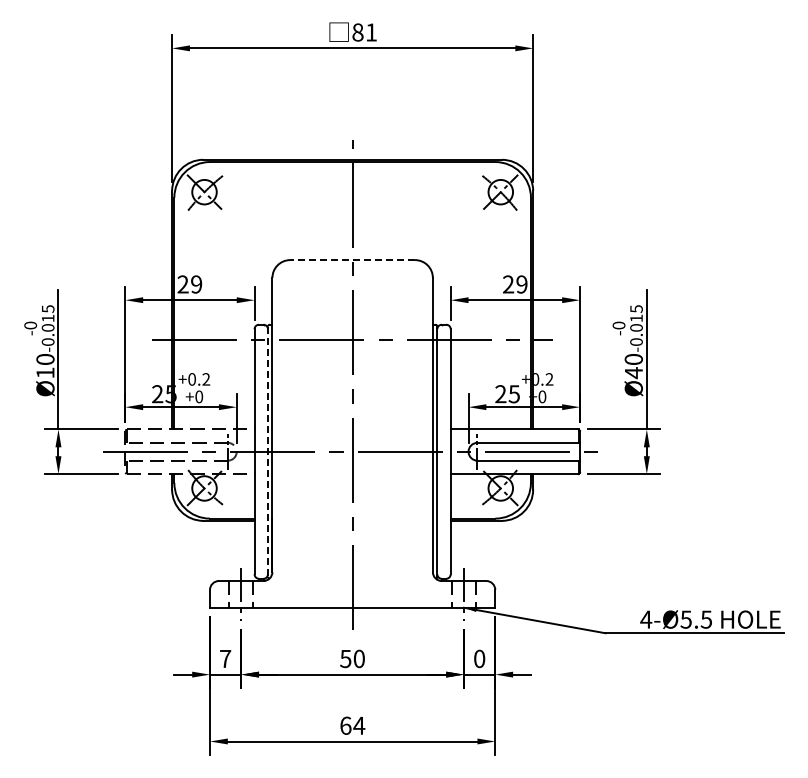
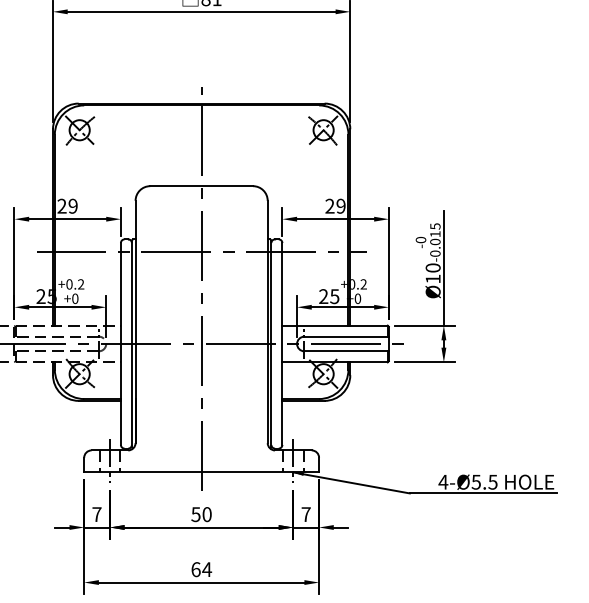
line: (352, 260) -> (201, 186), dashed -> solid
text: (633, 373) -> (432, 279), Ø40 -> Ø10
line: (267, 452) -> (131, 344), dashed -> solid
text: (479, 658) -> (306, 514), 0 -> 7

